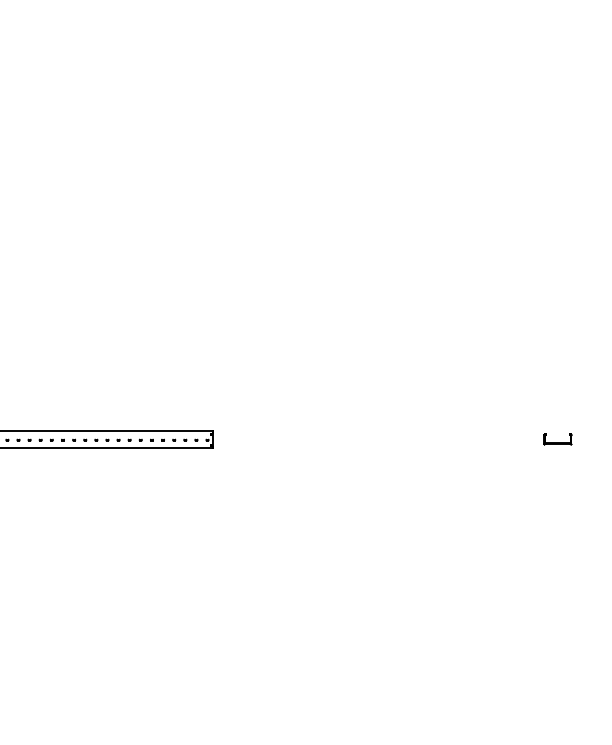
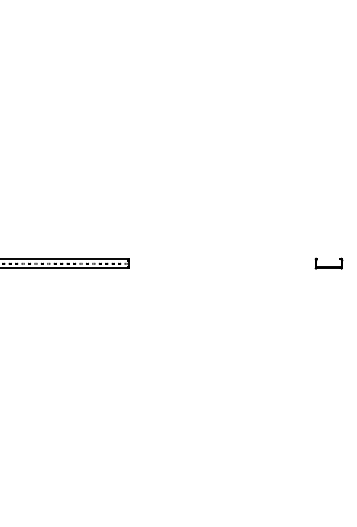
part: (557, 439) -> (328, 263), size x1.67

